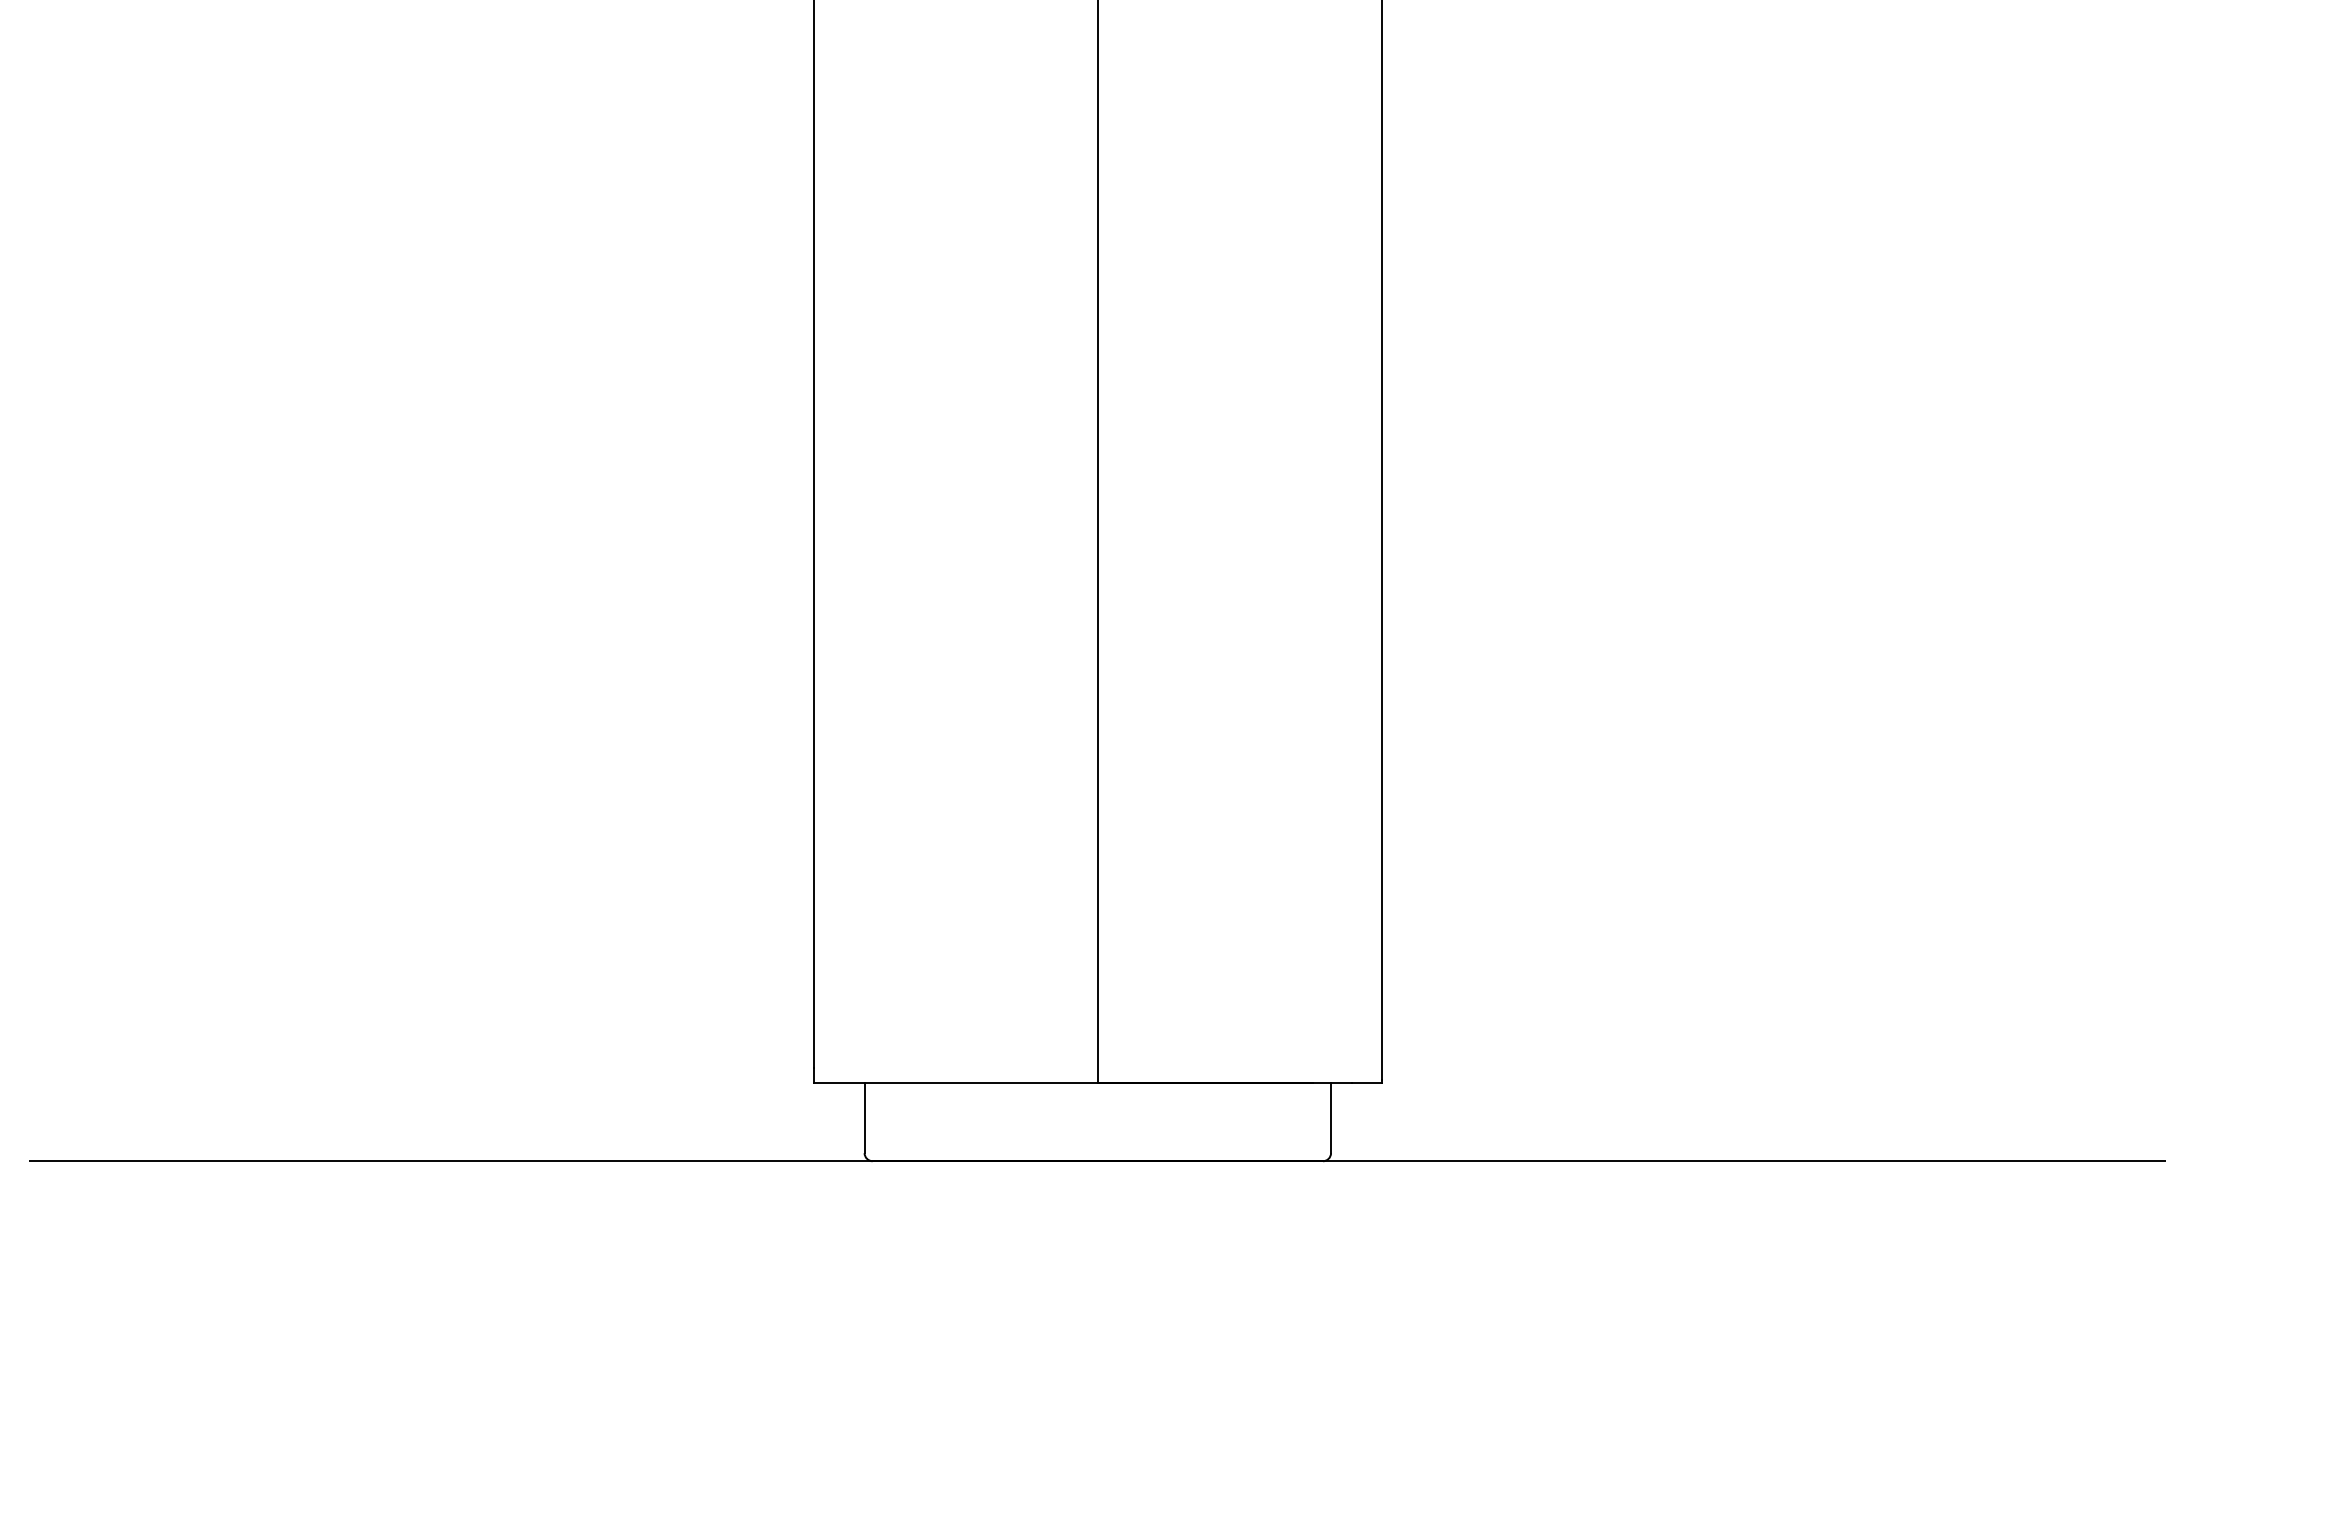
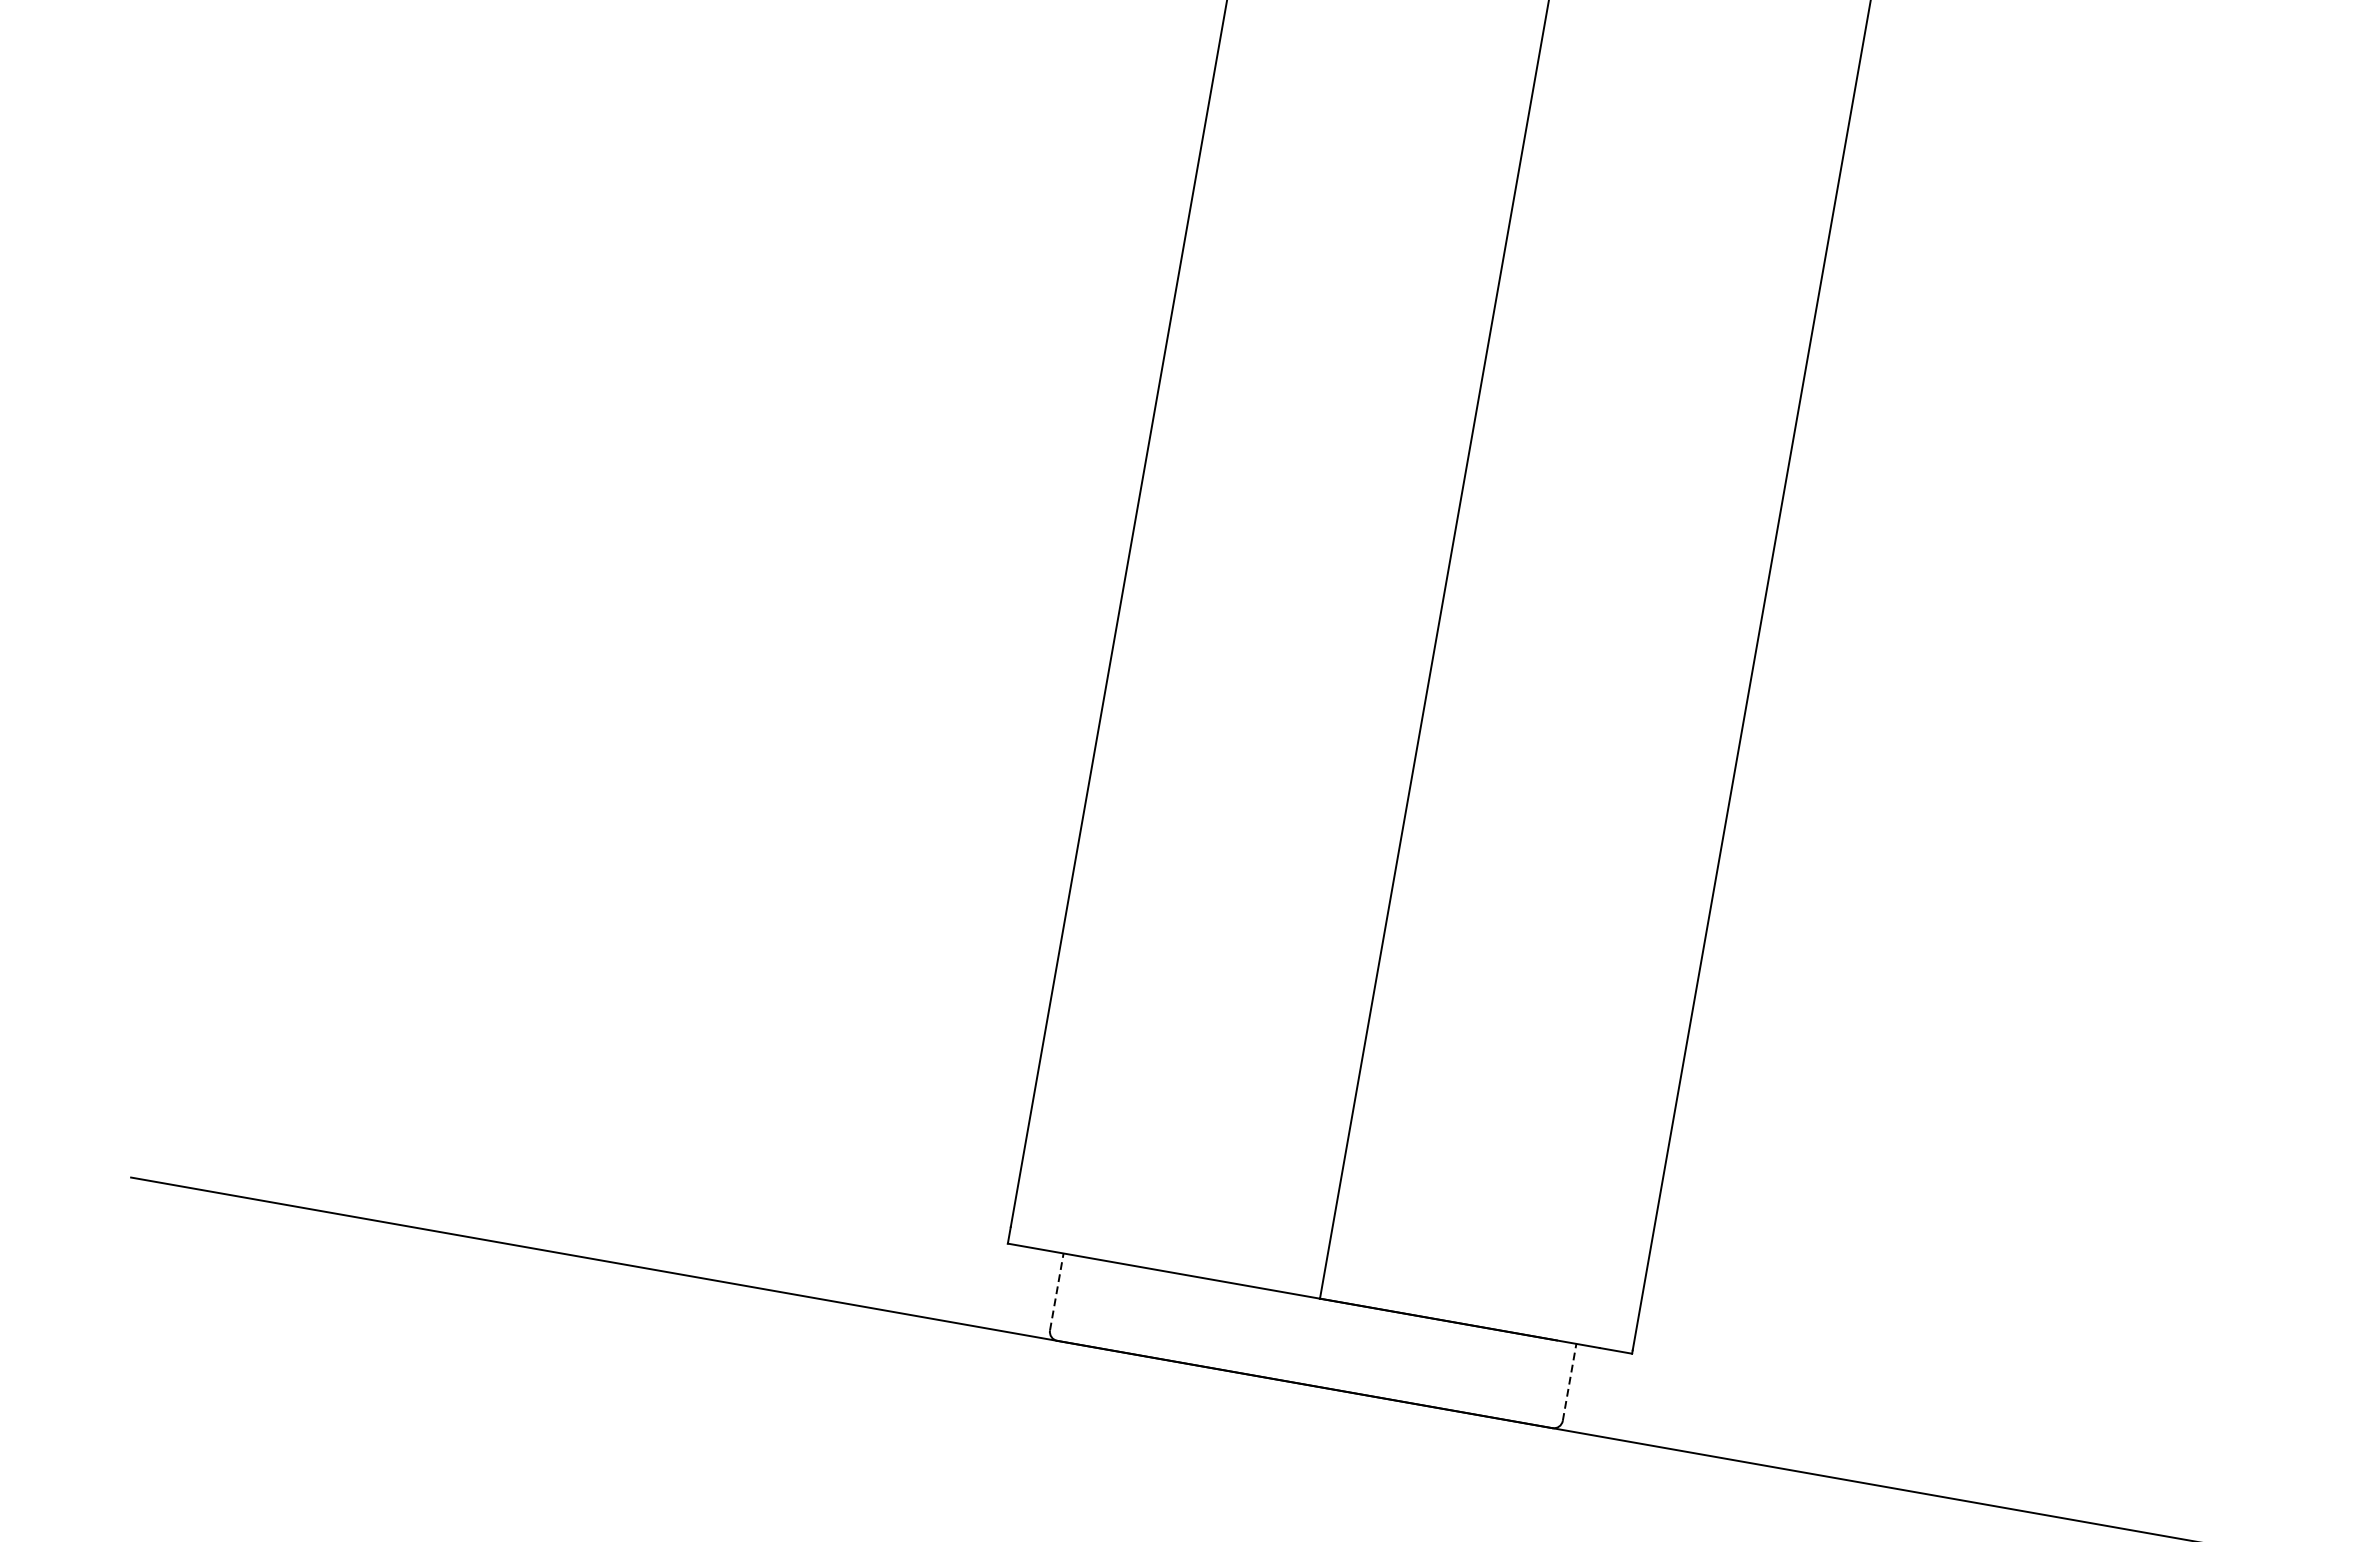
line: (864, 1118) -> (1056, 1292), solid -> dashed
line: (1331, 1118) -> (1570, 1382), solid -> dashed

